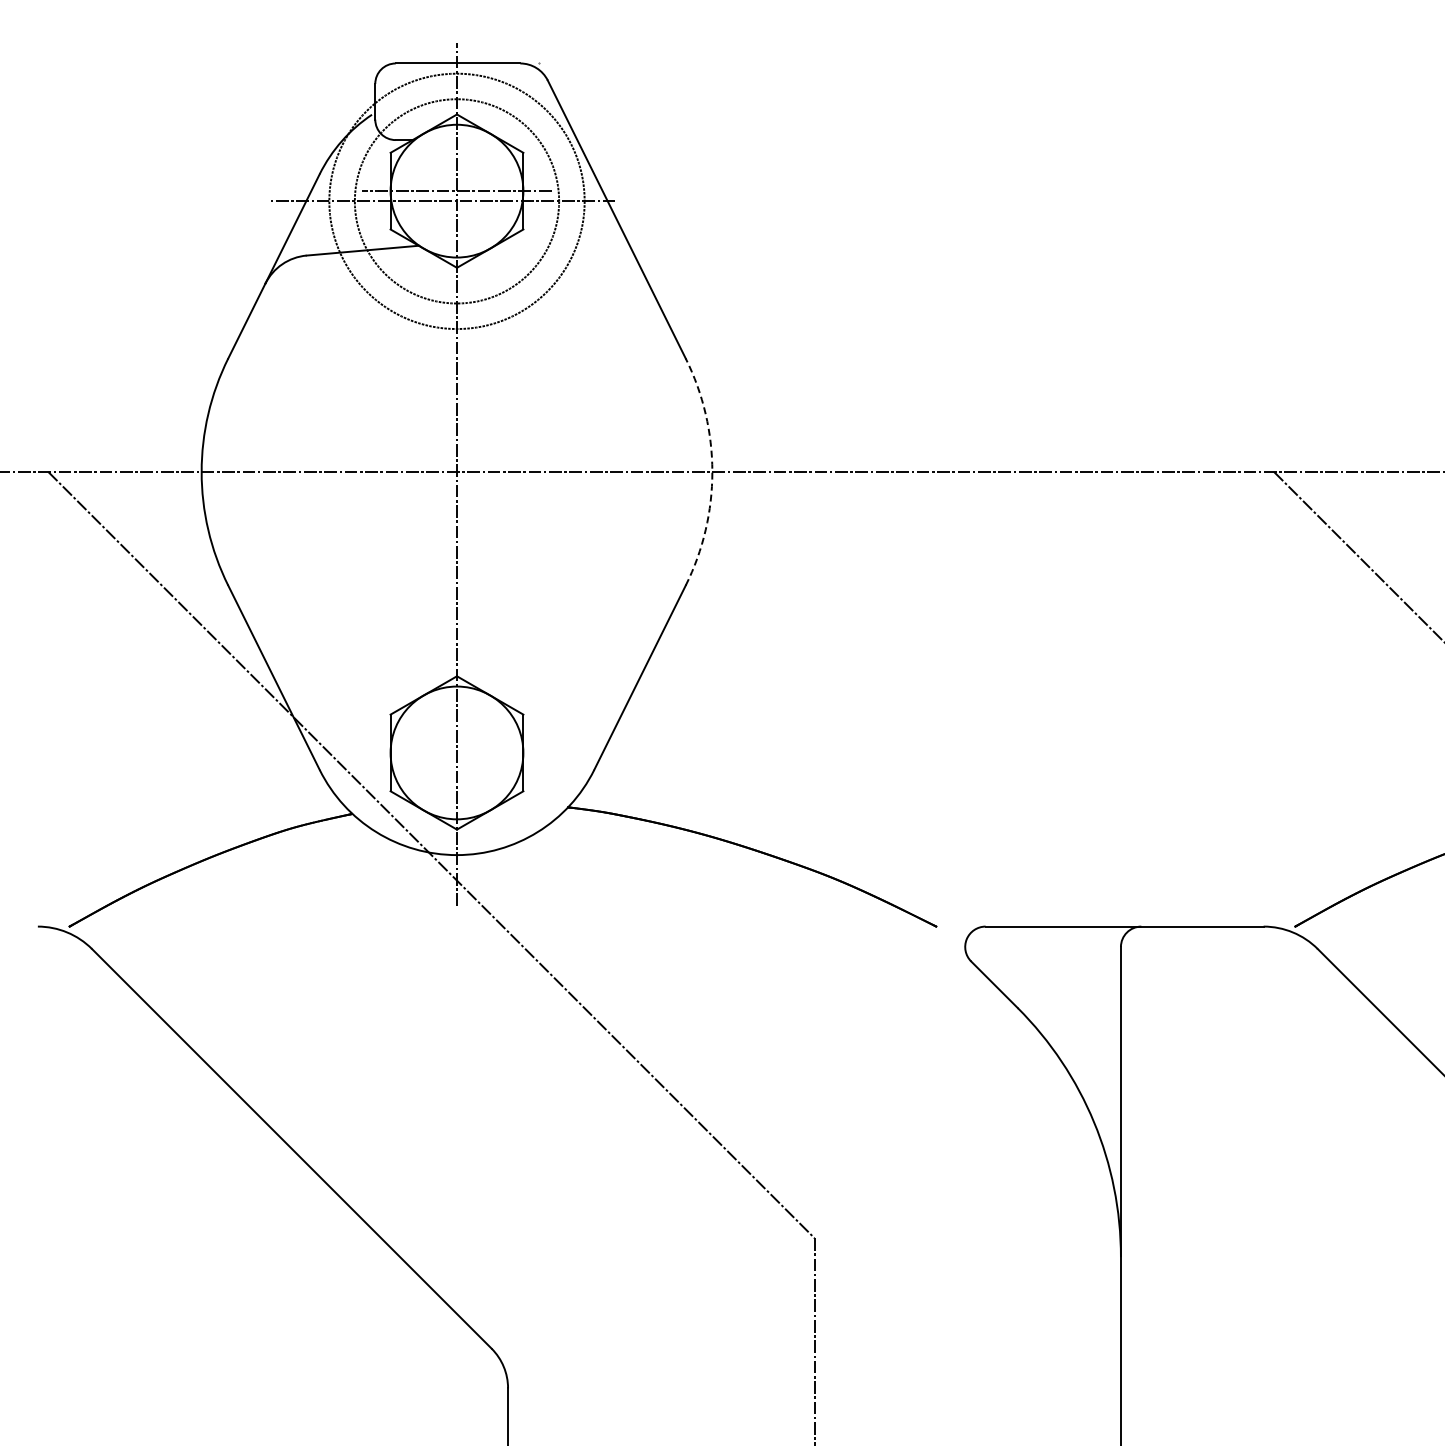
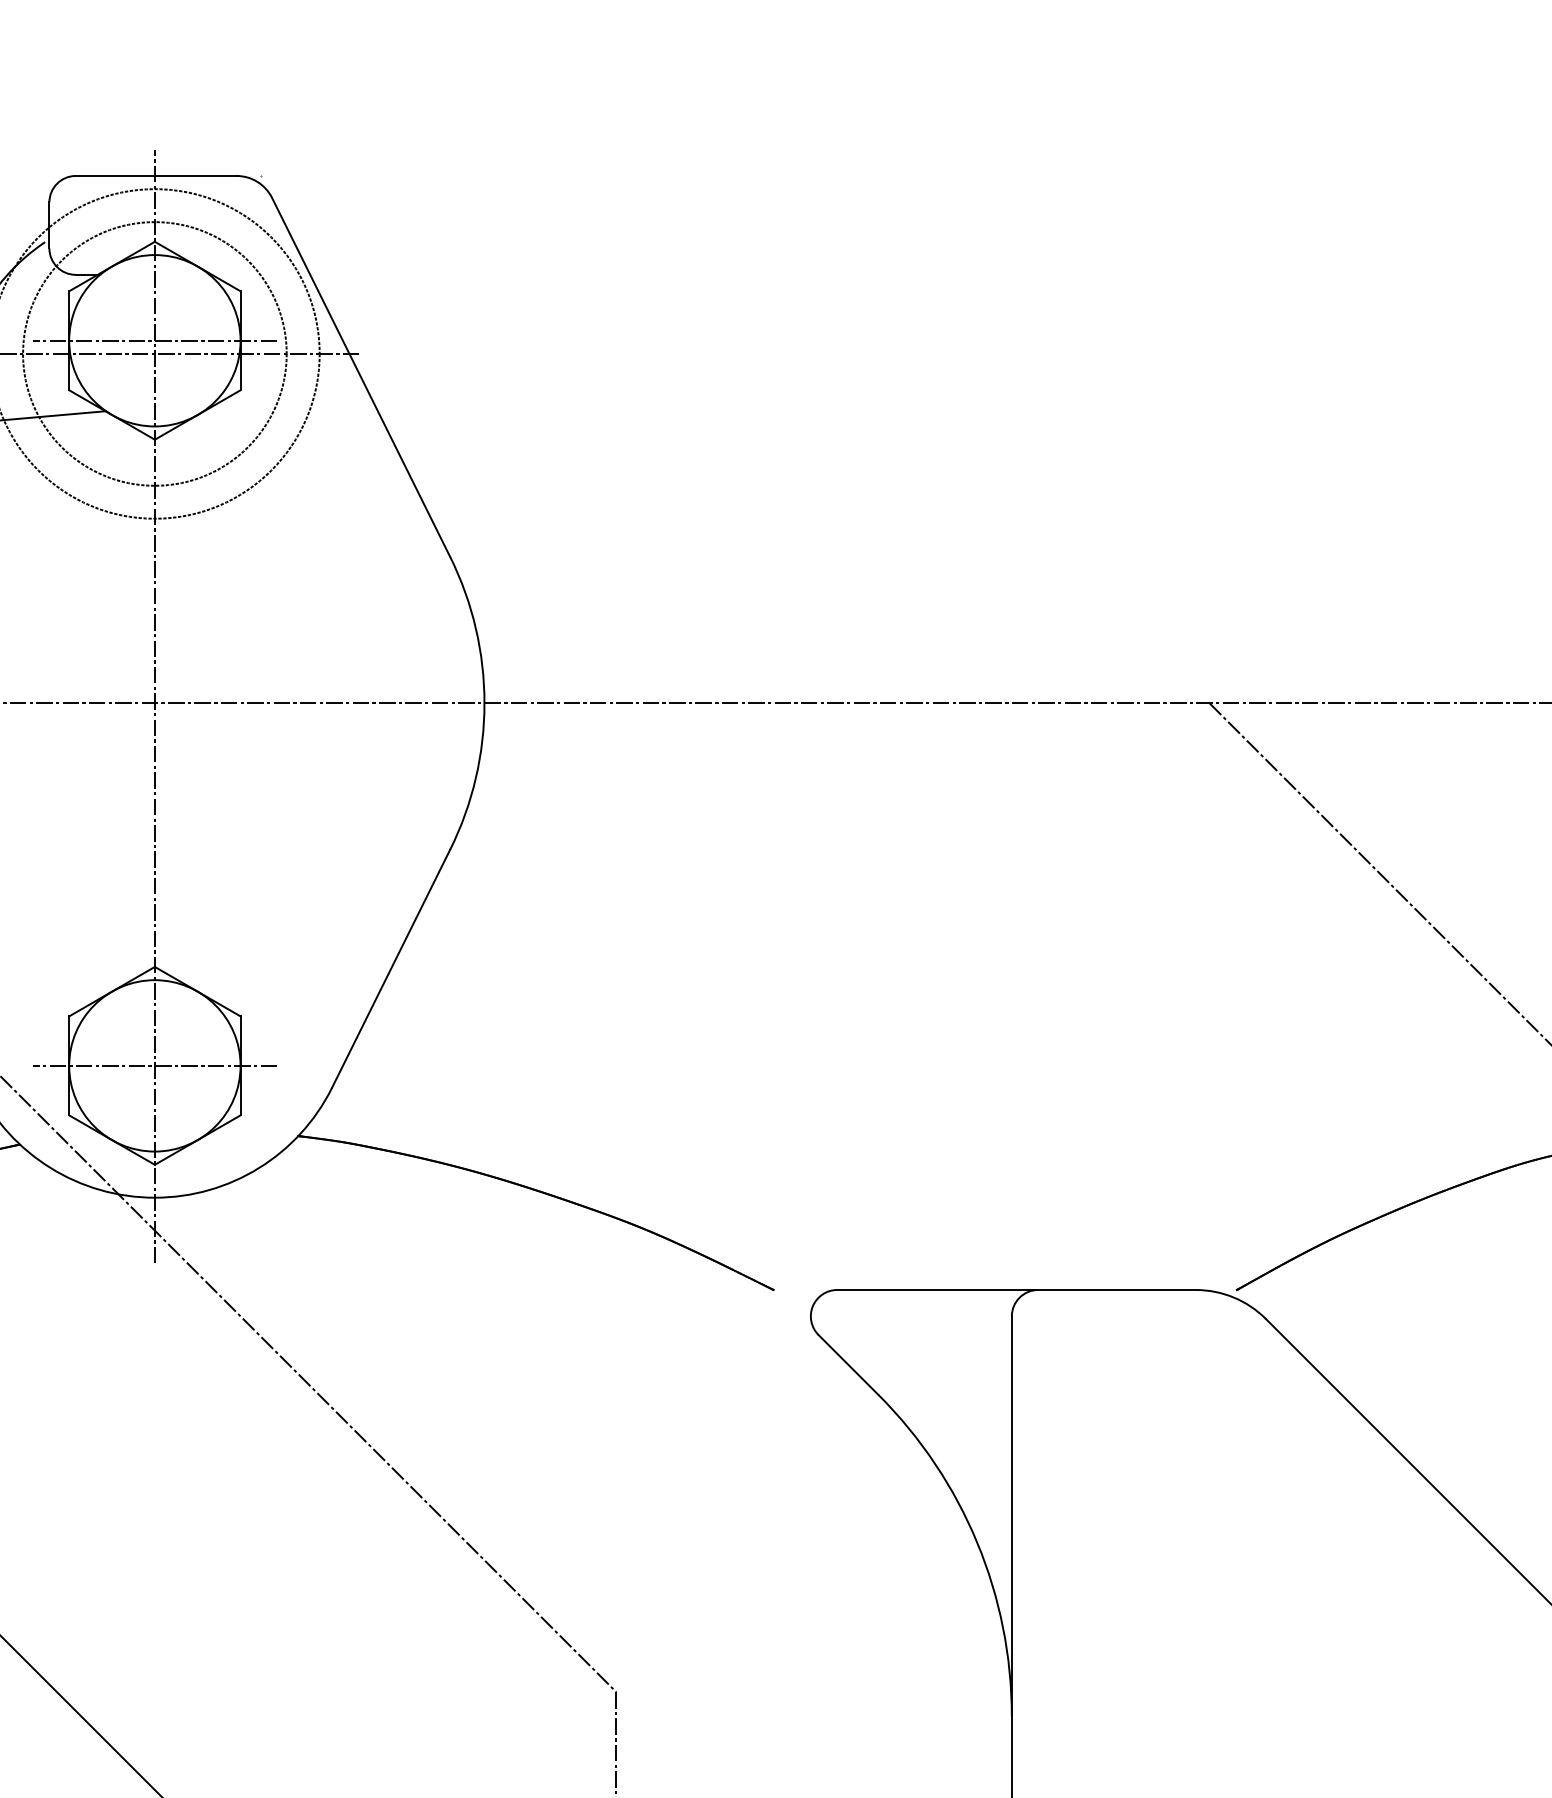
arc: (712, 472) -> (484, 703), dashed -> solid
line: (456, 752) -> (154, 1065), added

